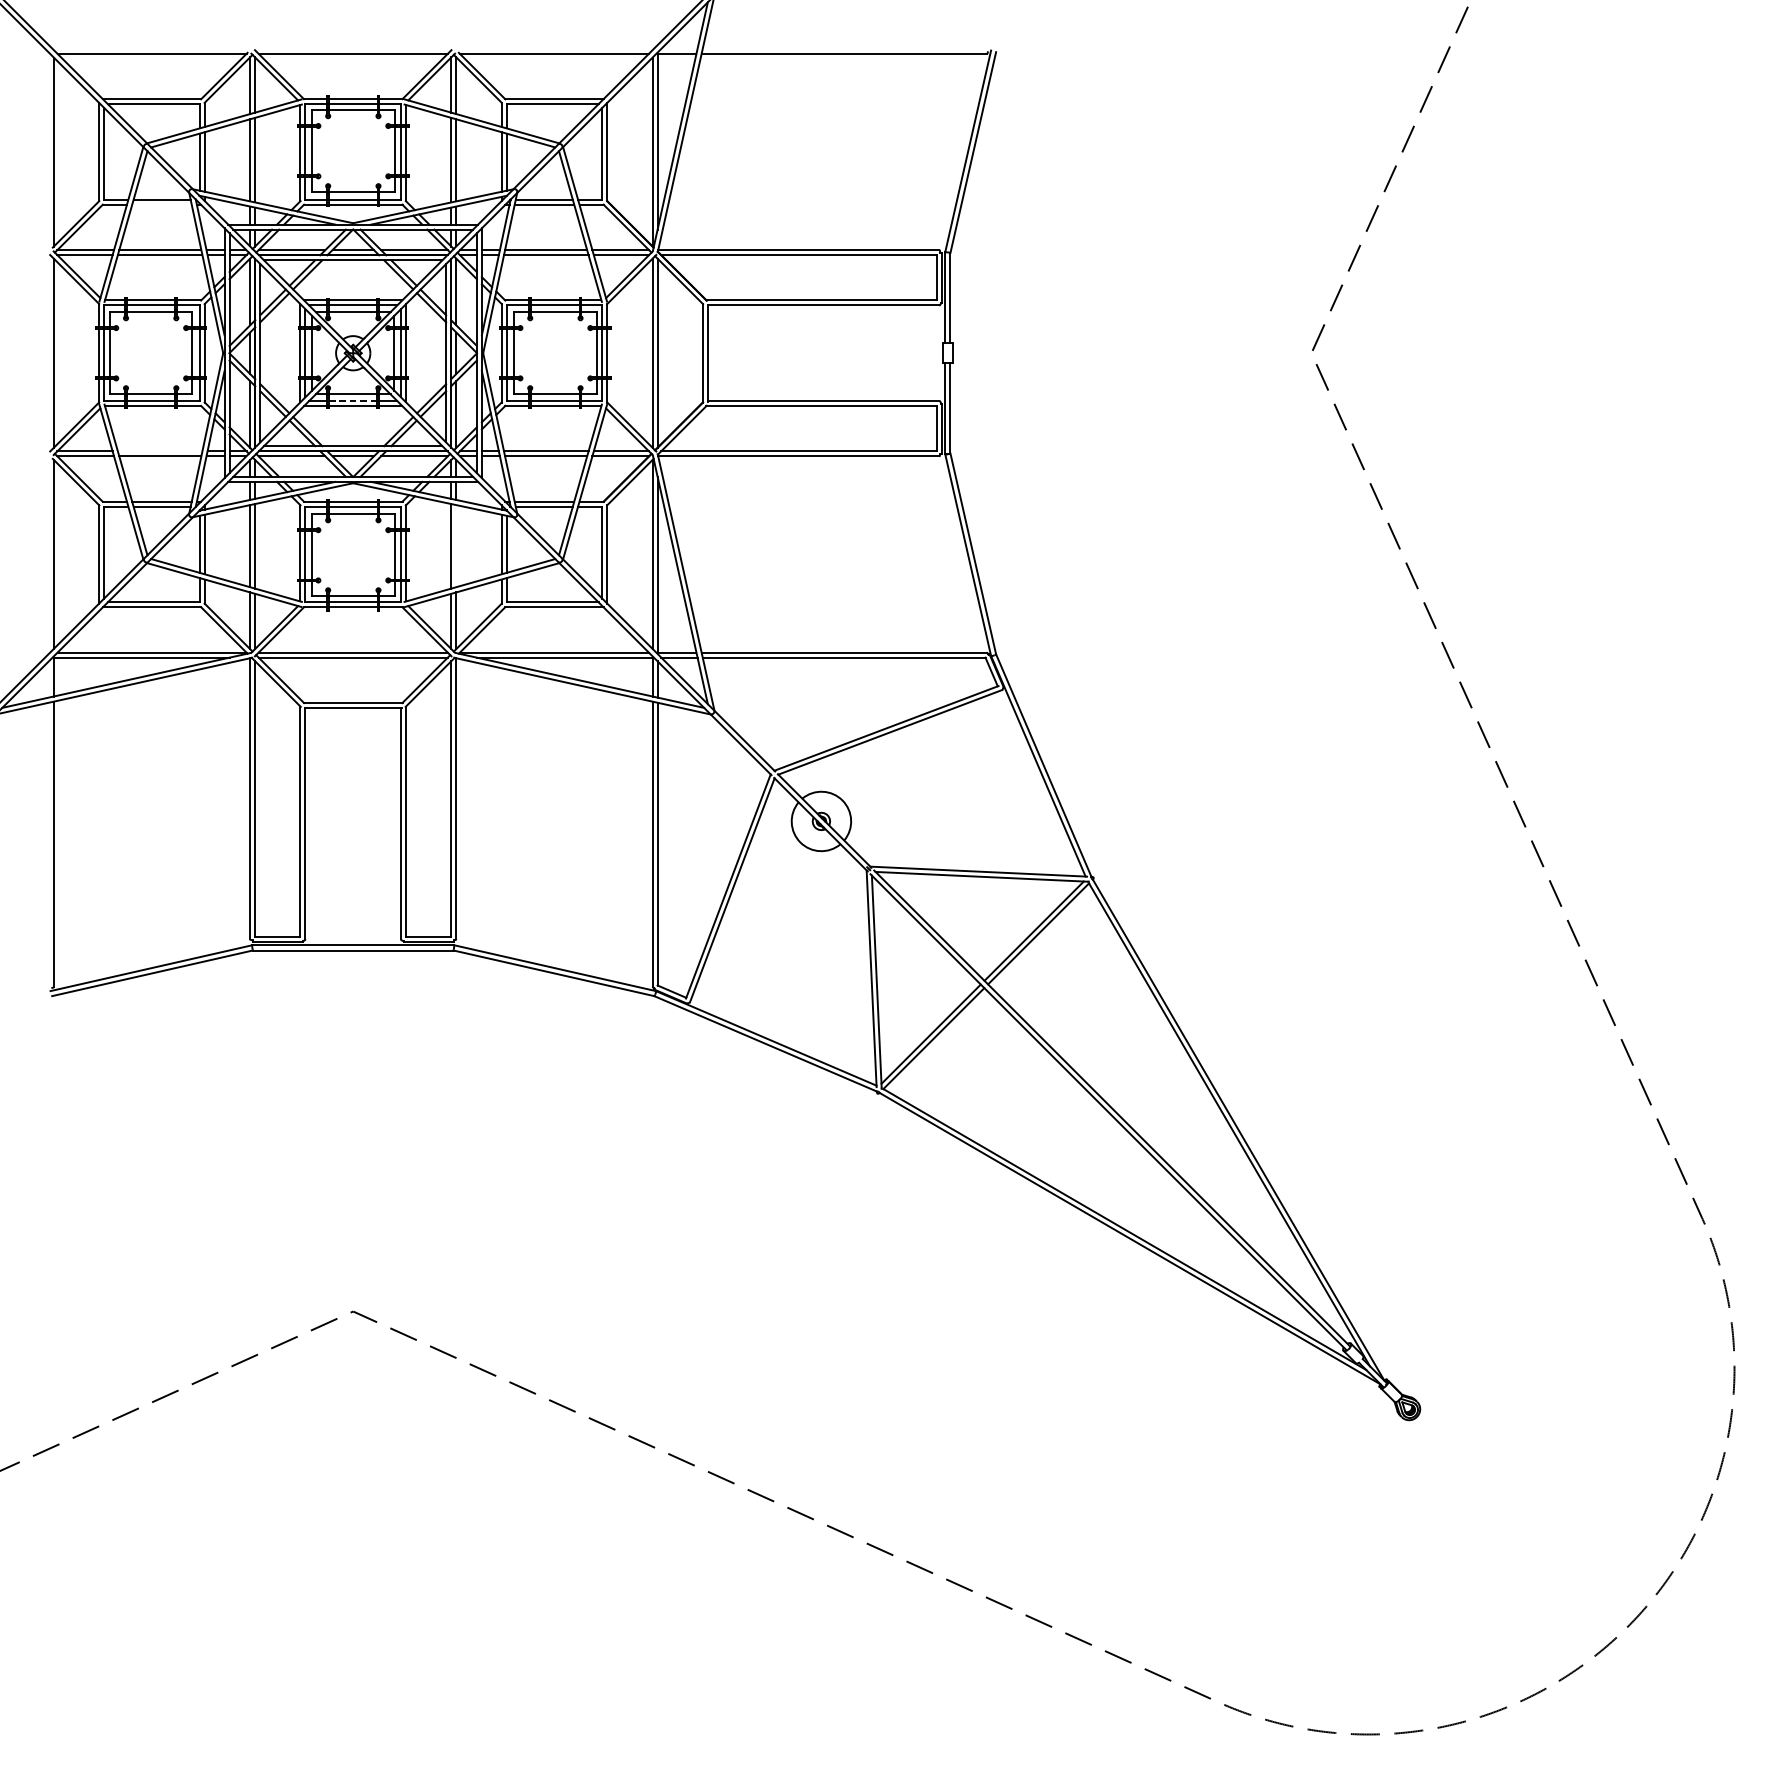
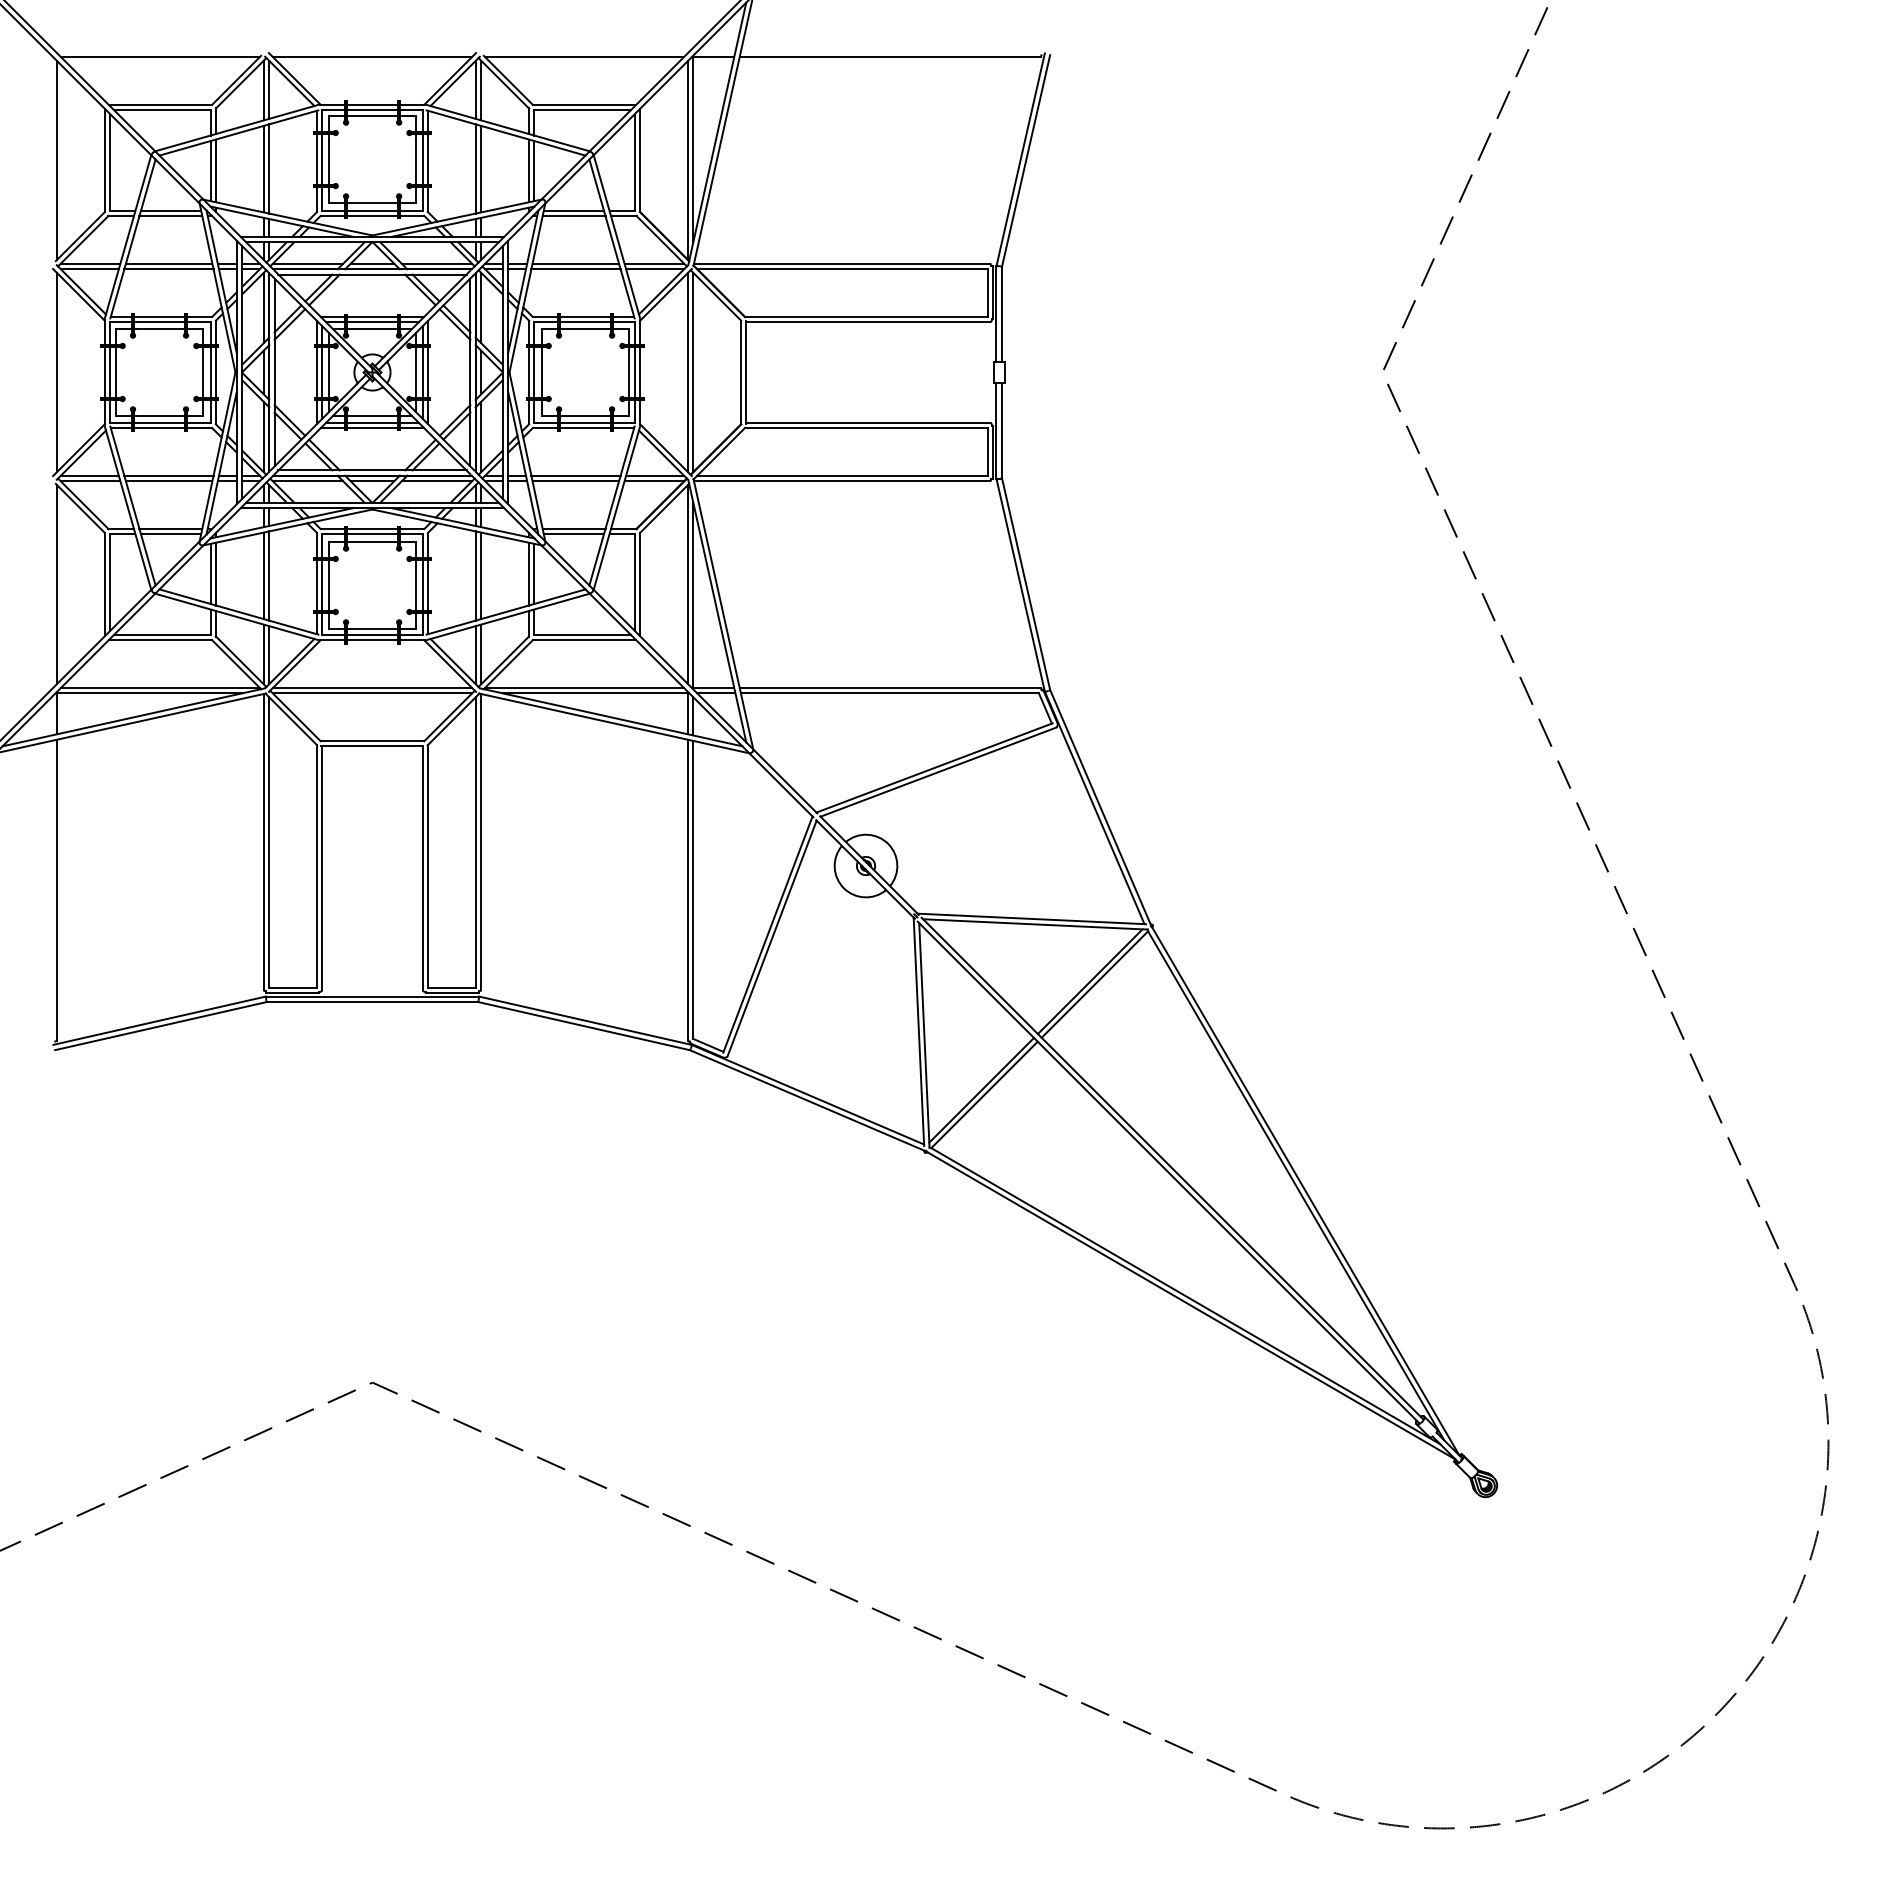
line: (161, 205) -> (170, 216), added
line: (353, 400) -> (372, 422), dashed -> solid
line: (159, 450) -> (168, 475), added
line: (456, 545) -> (481, 575), added

